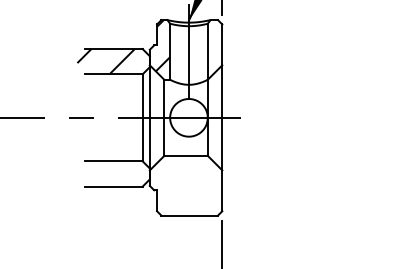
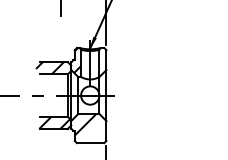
hatch: (115, 173) -> (54, 122), added
hatch: (179, 177) -> (85, 124), added

